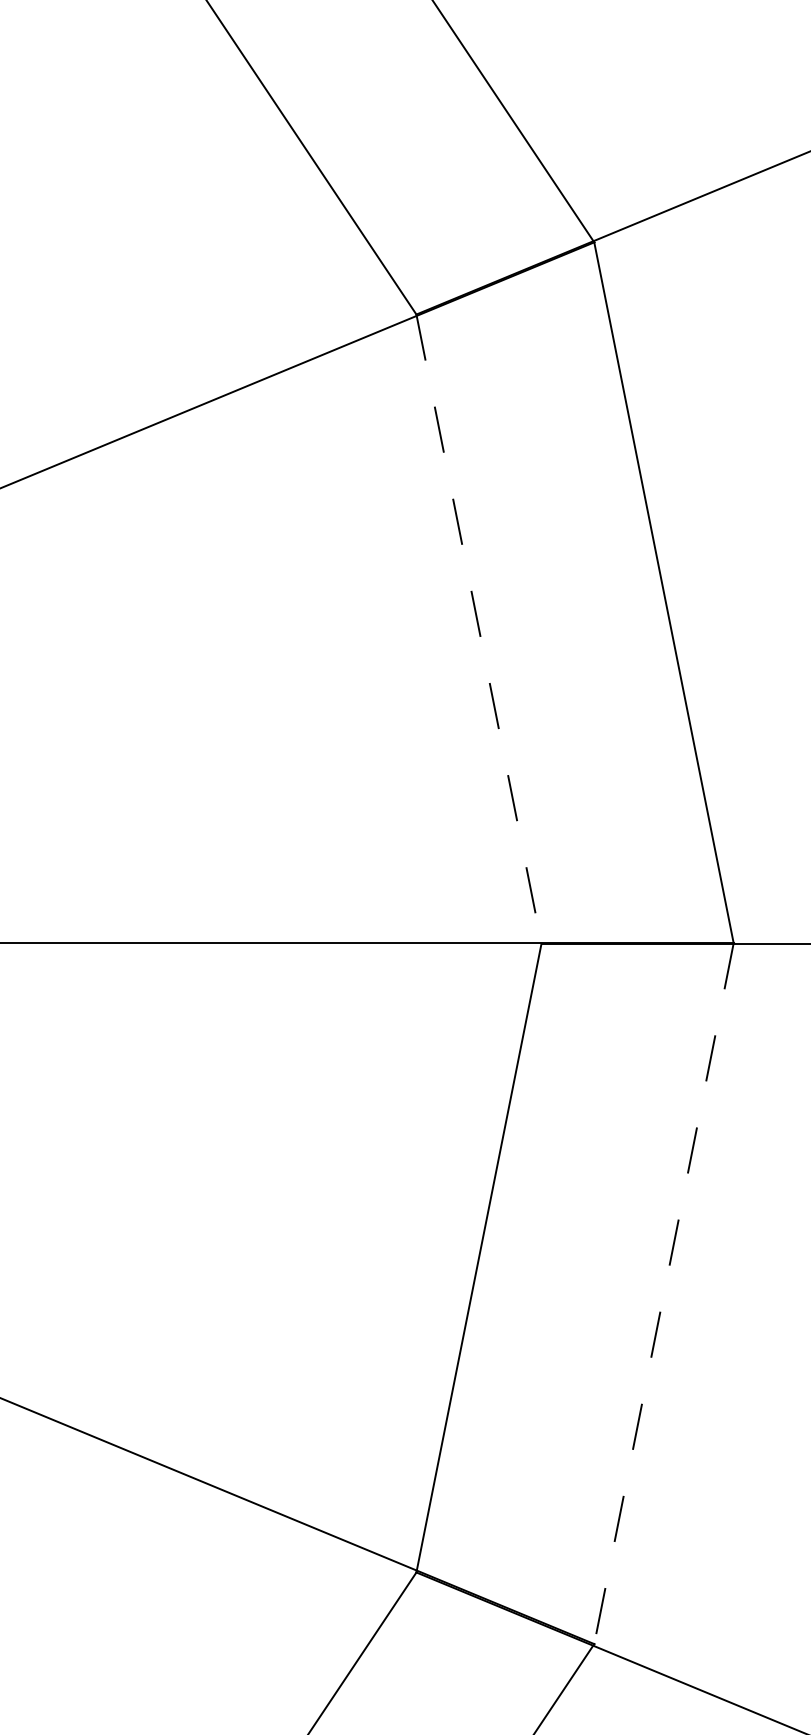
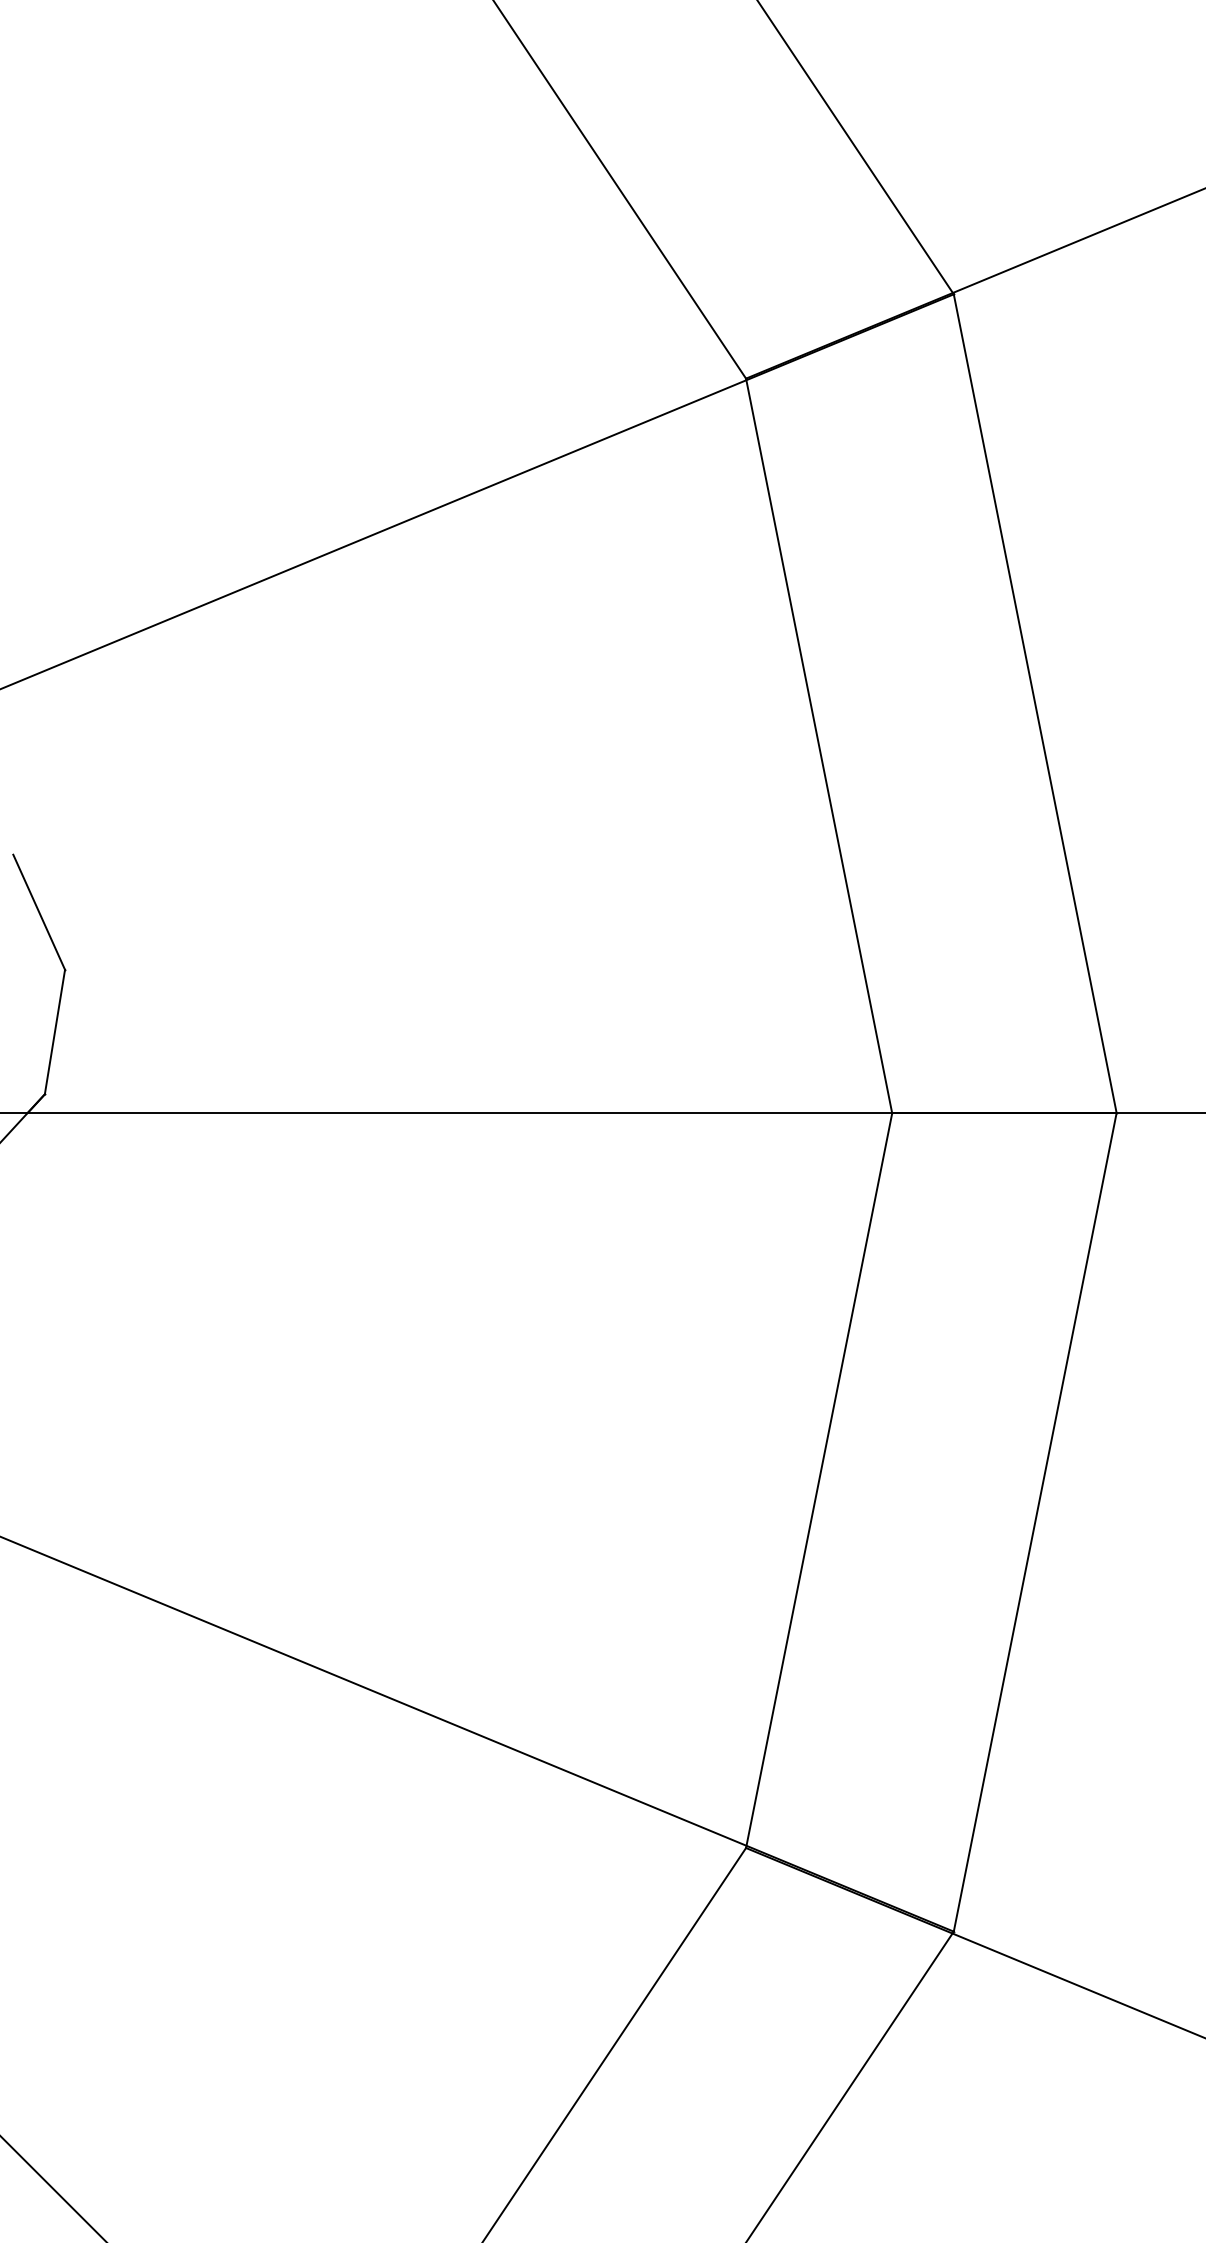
line: (479, 628) -> (819, 745), dashed -> solid
line: (664, 1293) -> (1035, 1522), dashed -> solid

